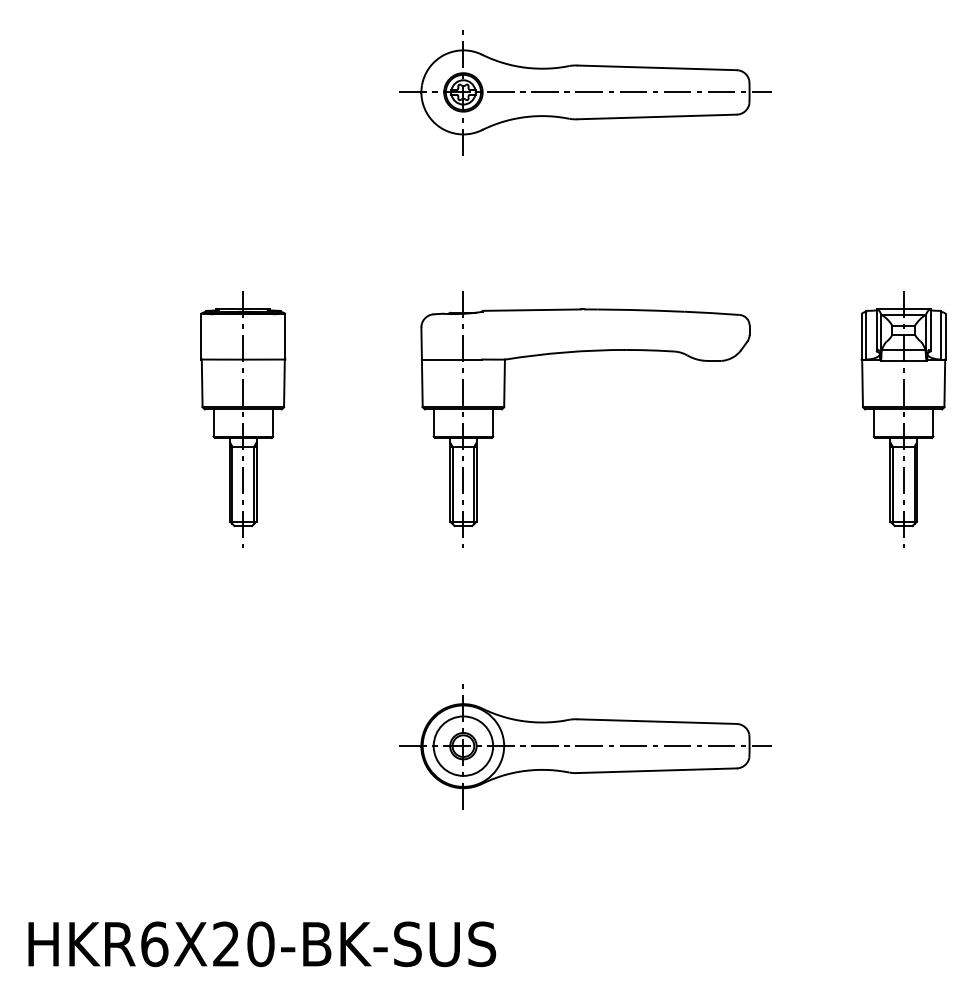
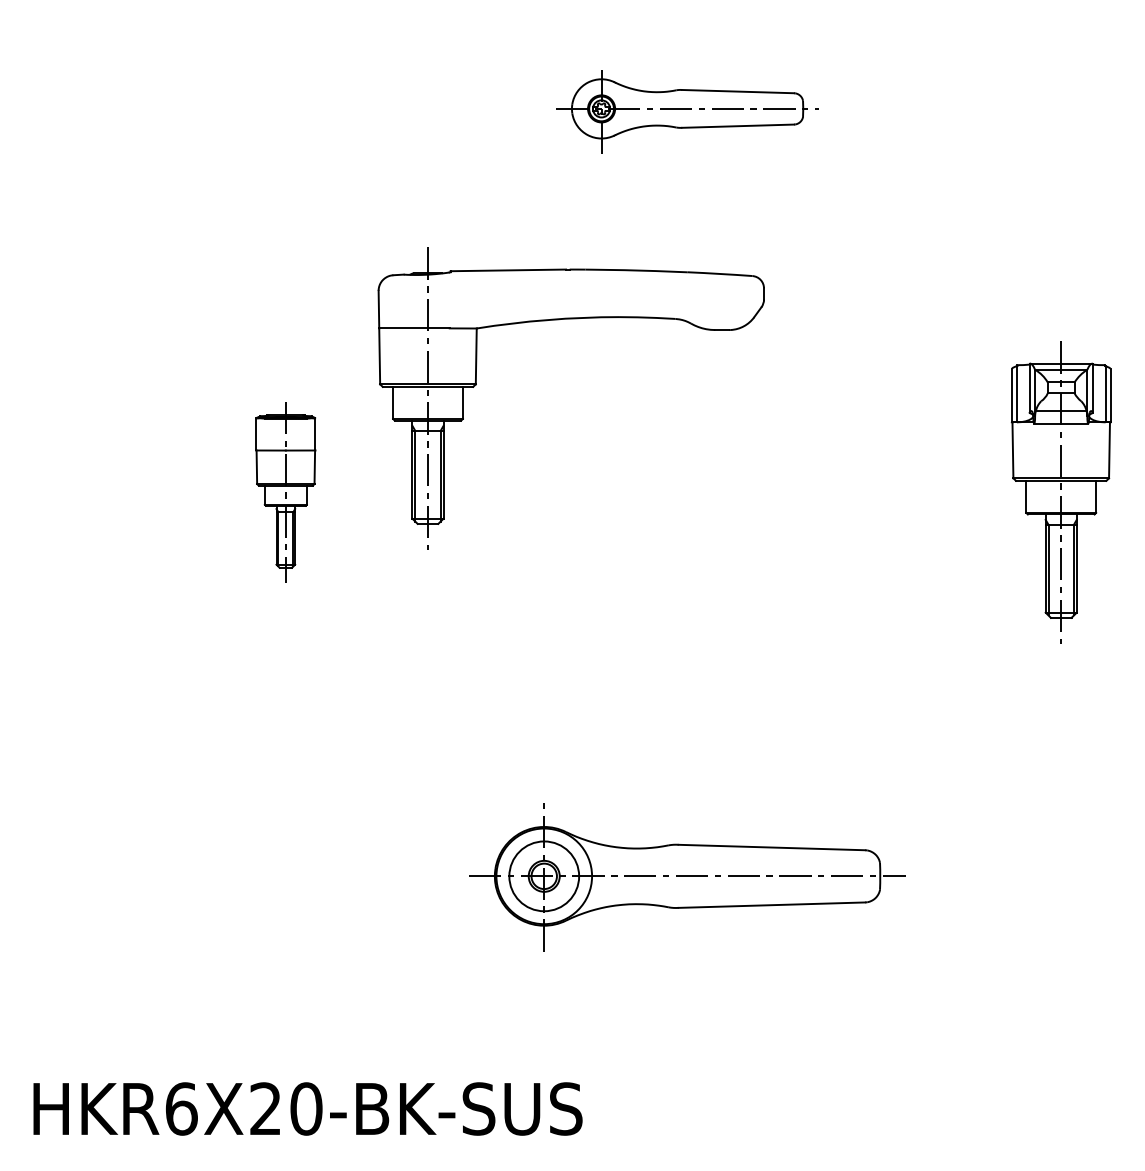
part: (585, 92) -> (687, 108), size x0.6
part: (583, 352) -> (568, 320), moved
part: (243, 419) -> (285, 492), size x0.6

